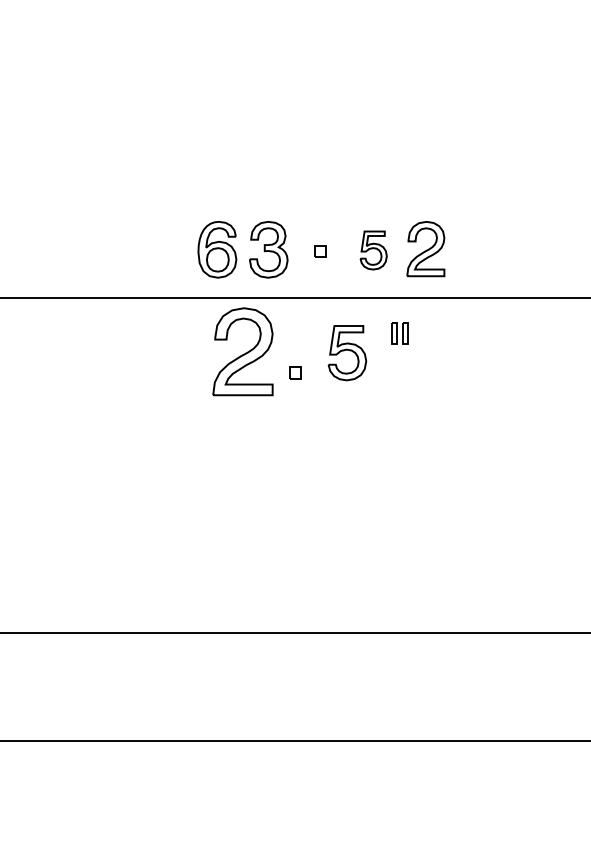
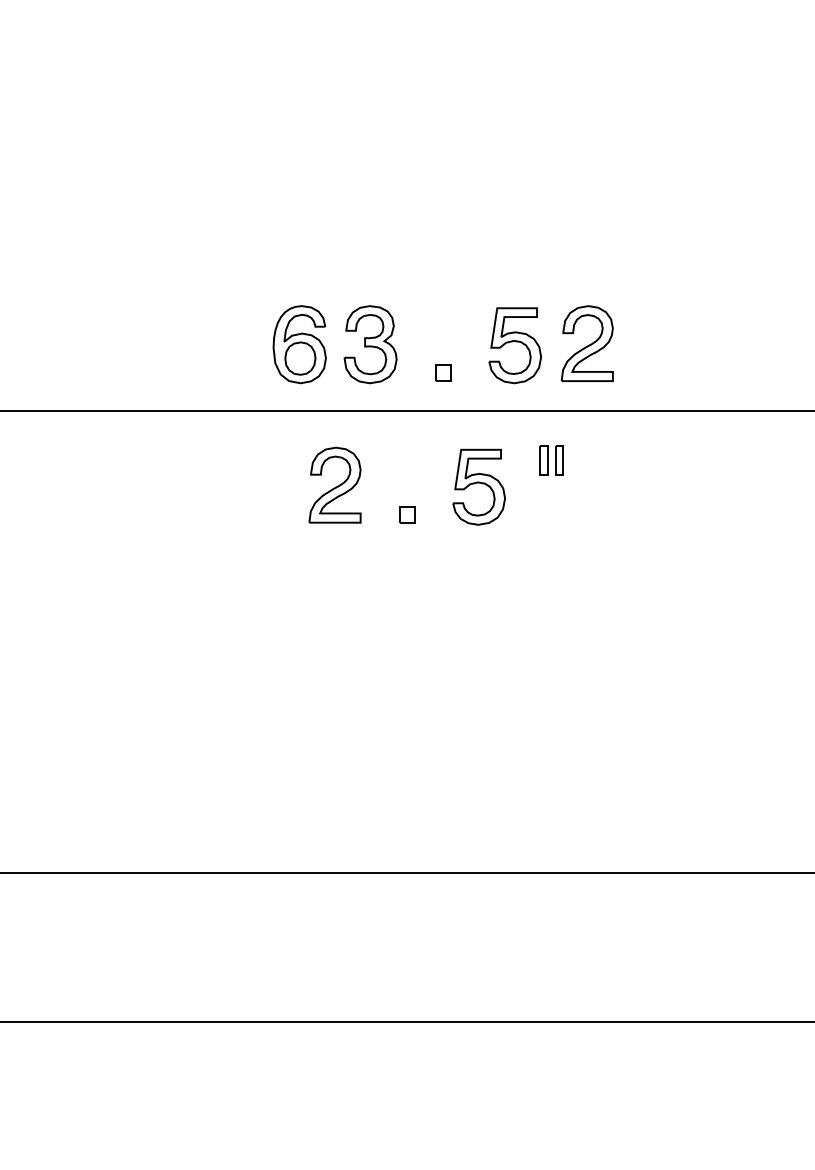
part: (373, 250) -> (515, 345), size x1.43
part: (320, 251) -> (443, 373), moved
part: (242, 351) -> (334, 484), size x0.62

